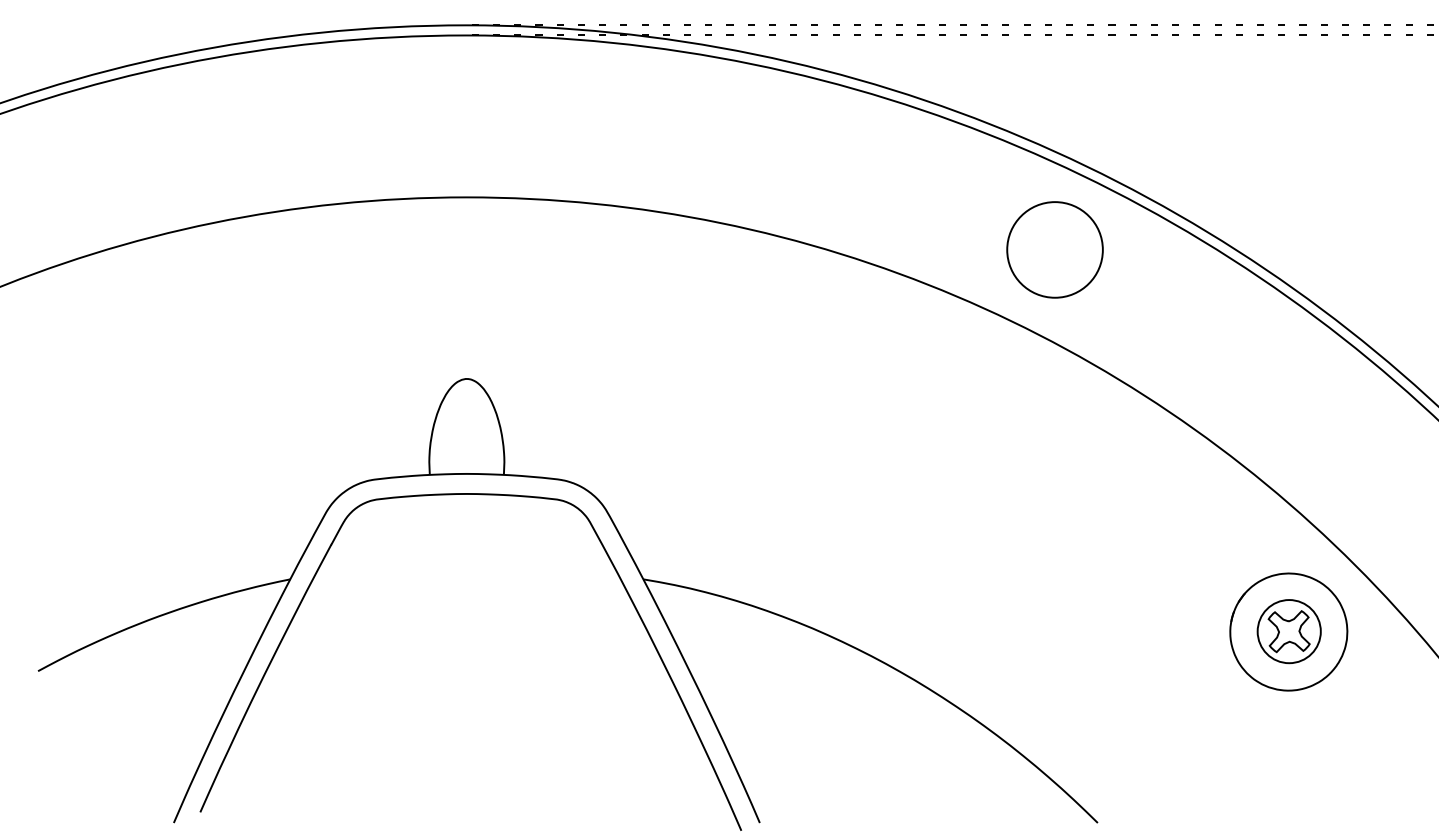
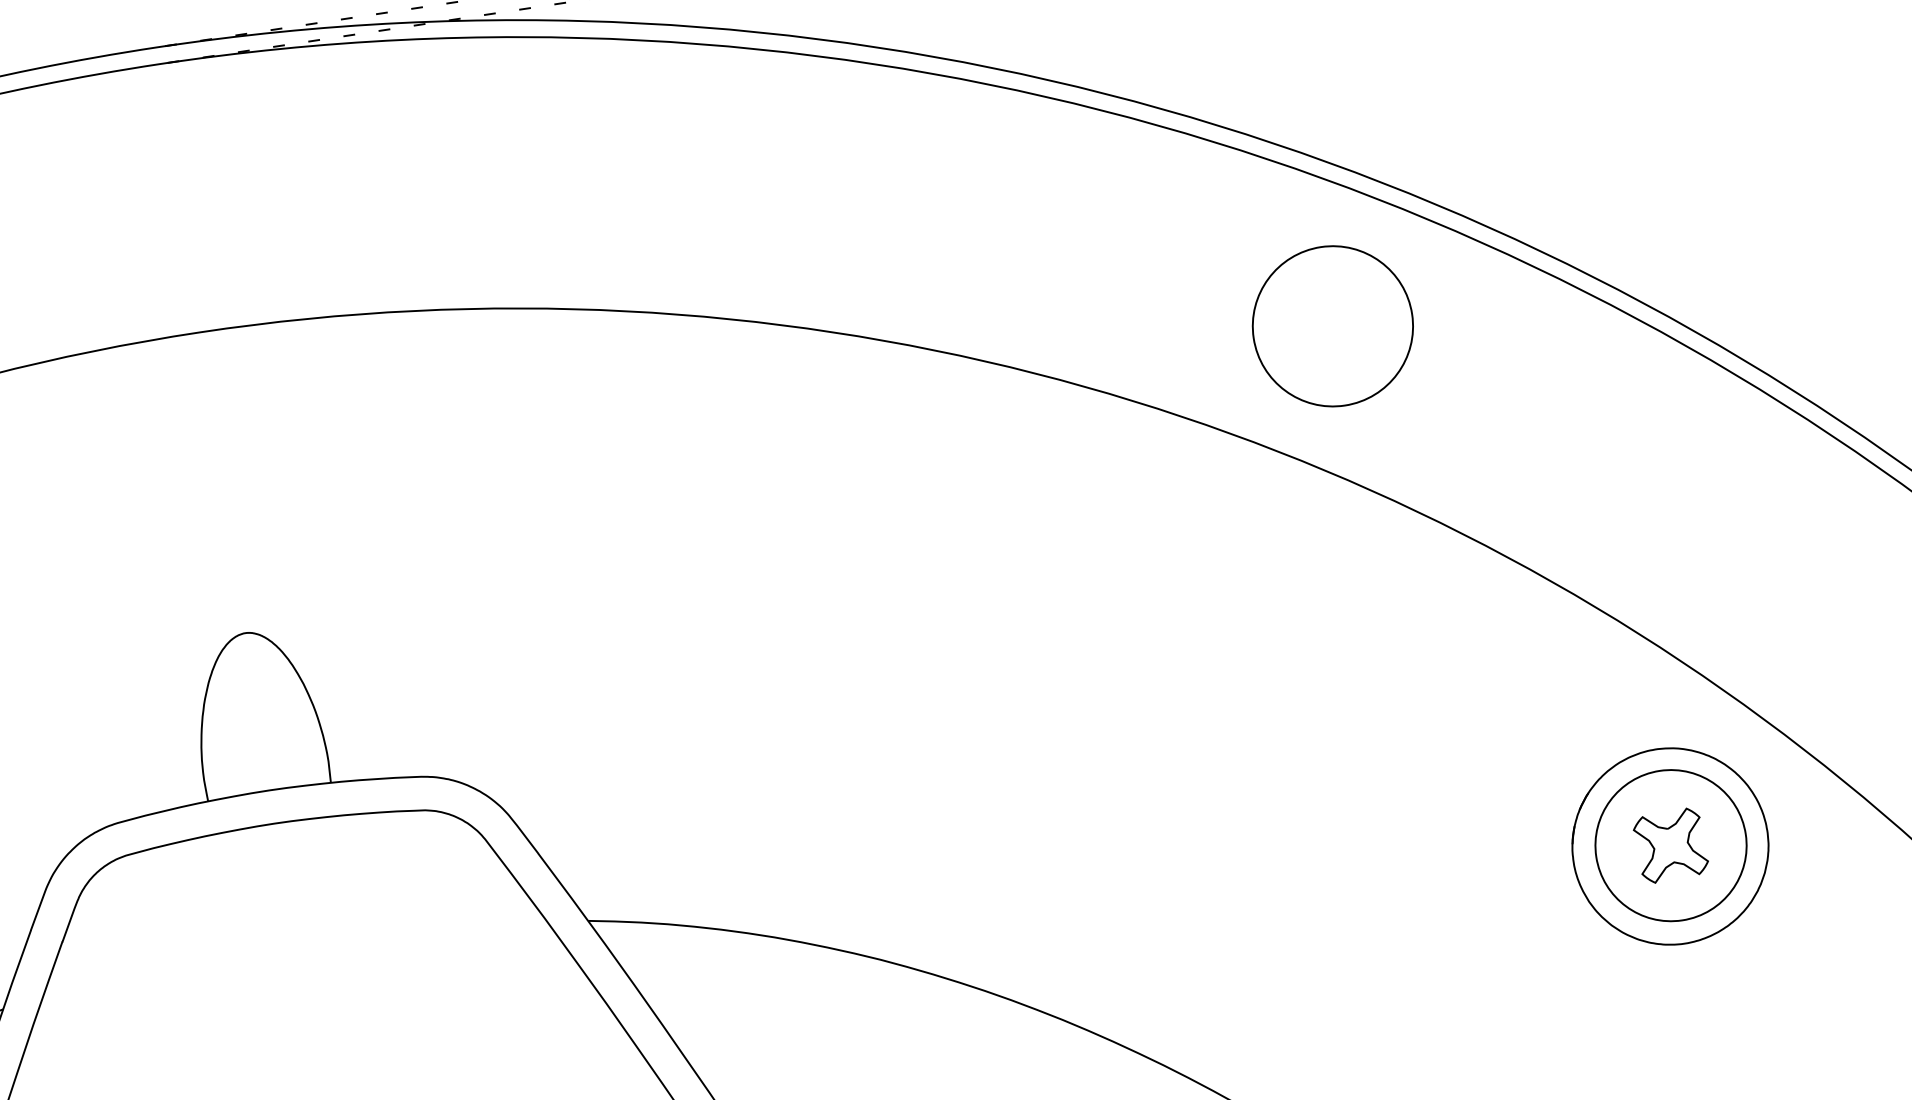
circle: (1054, 249) -> (1331, 325), moved
circle: (1289, 631) -> (1671, 845), size x1.43

